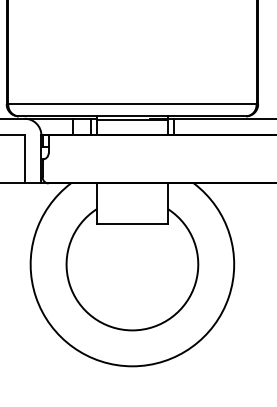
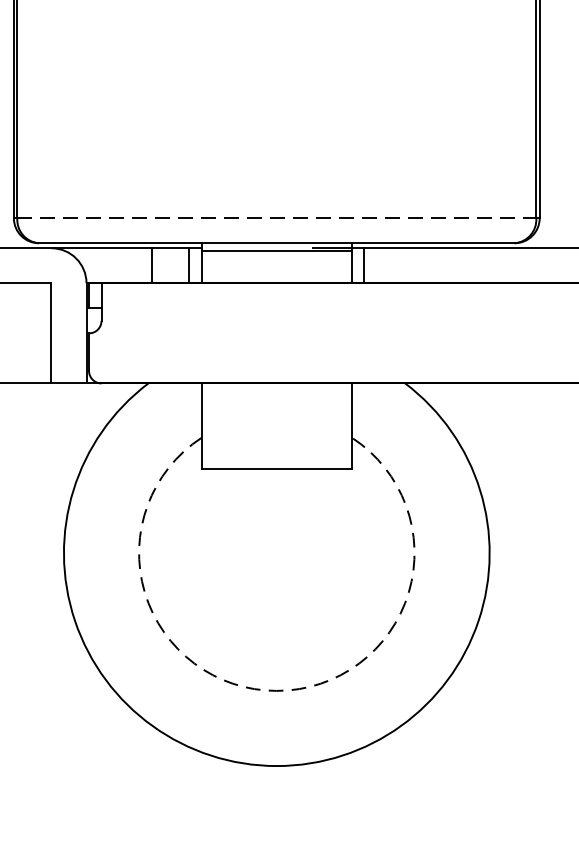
line: (132, 104) -> (276, 218), solid -> dashed
arc: (132, 330) -> (276, 691), solid -> dashed

